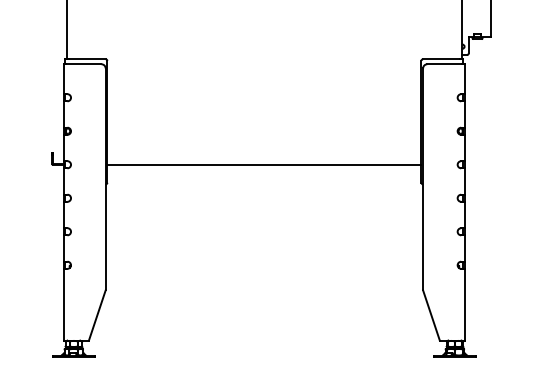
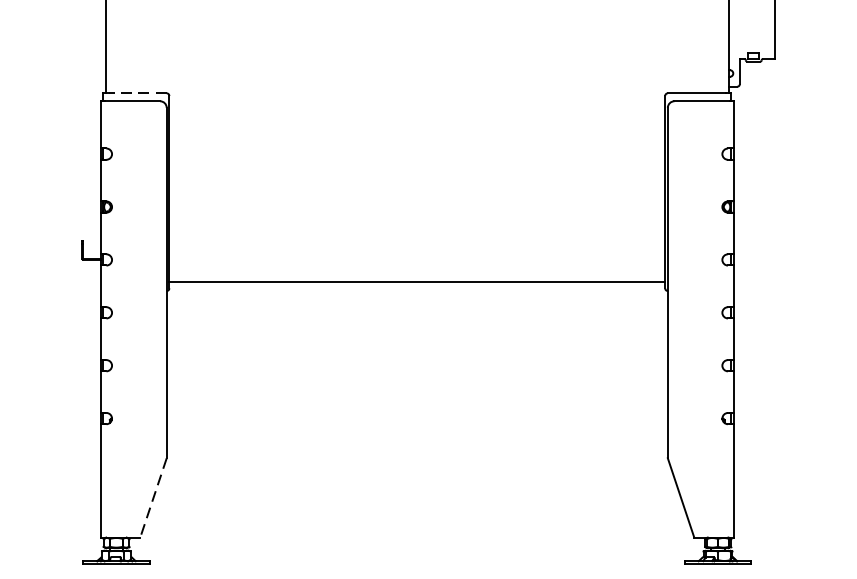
line: (86, 59) -> (136, 93), solid -> dashed
line: (264, 164) -> (417, 281), moved
line: (97, 316) -> (153, 499), solid -> dashed

